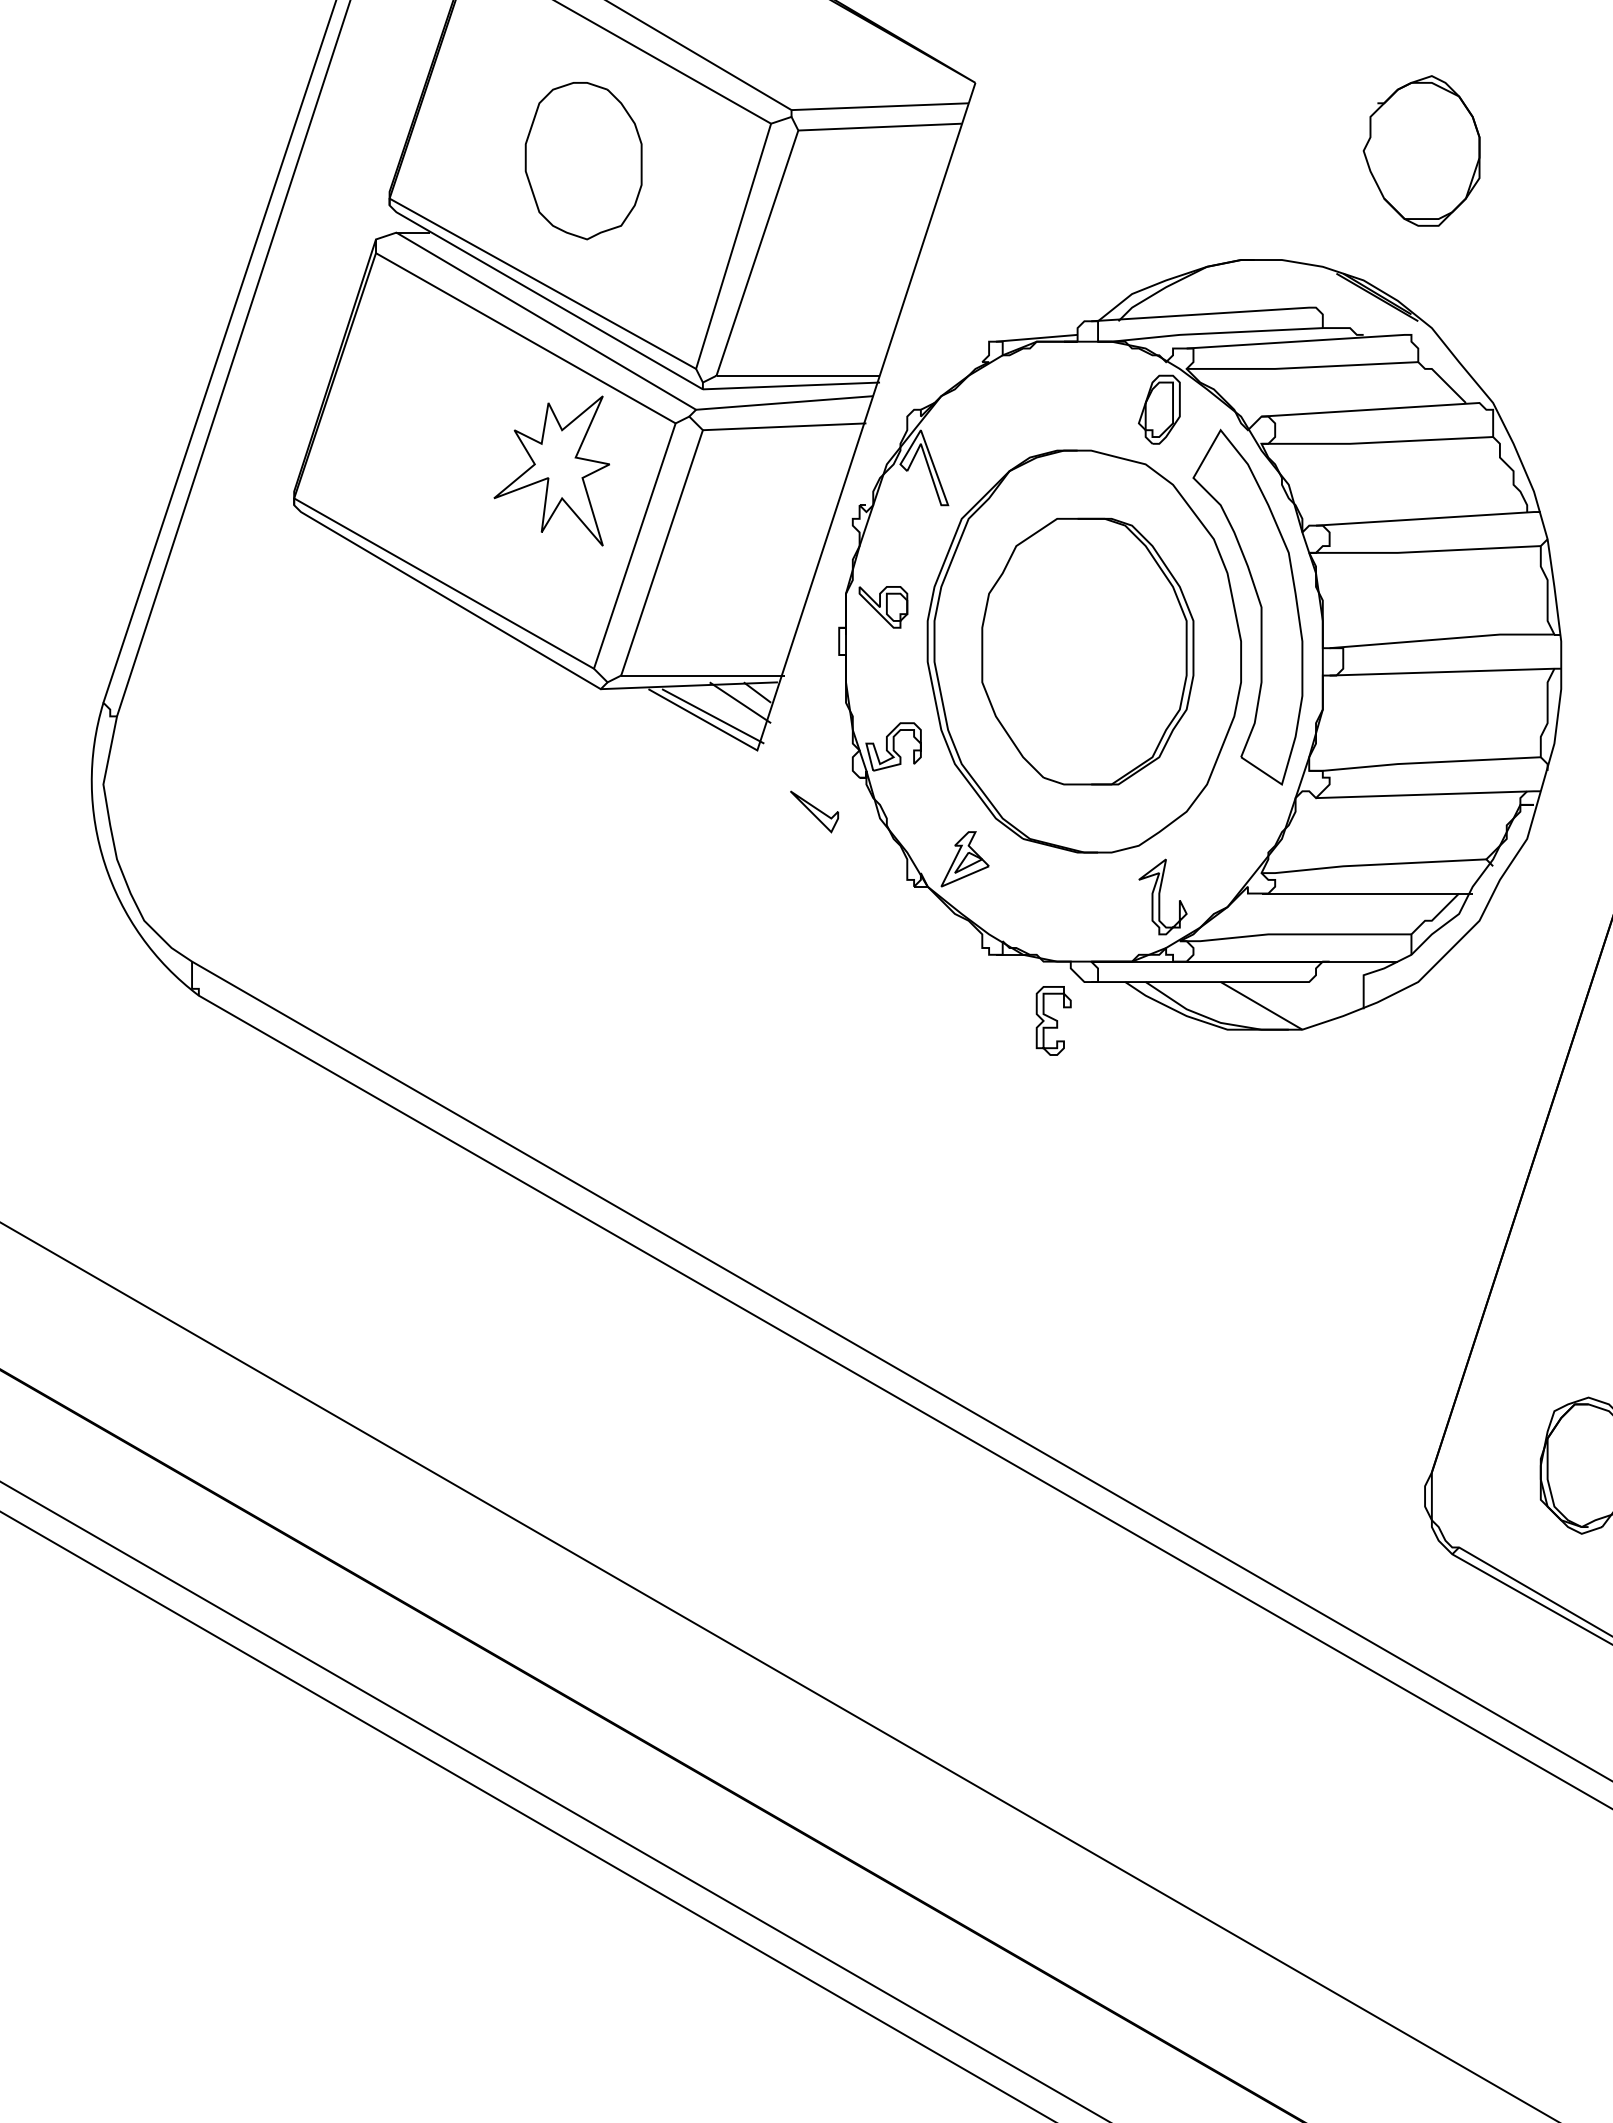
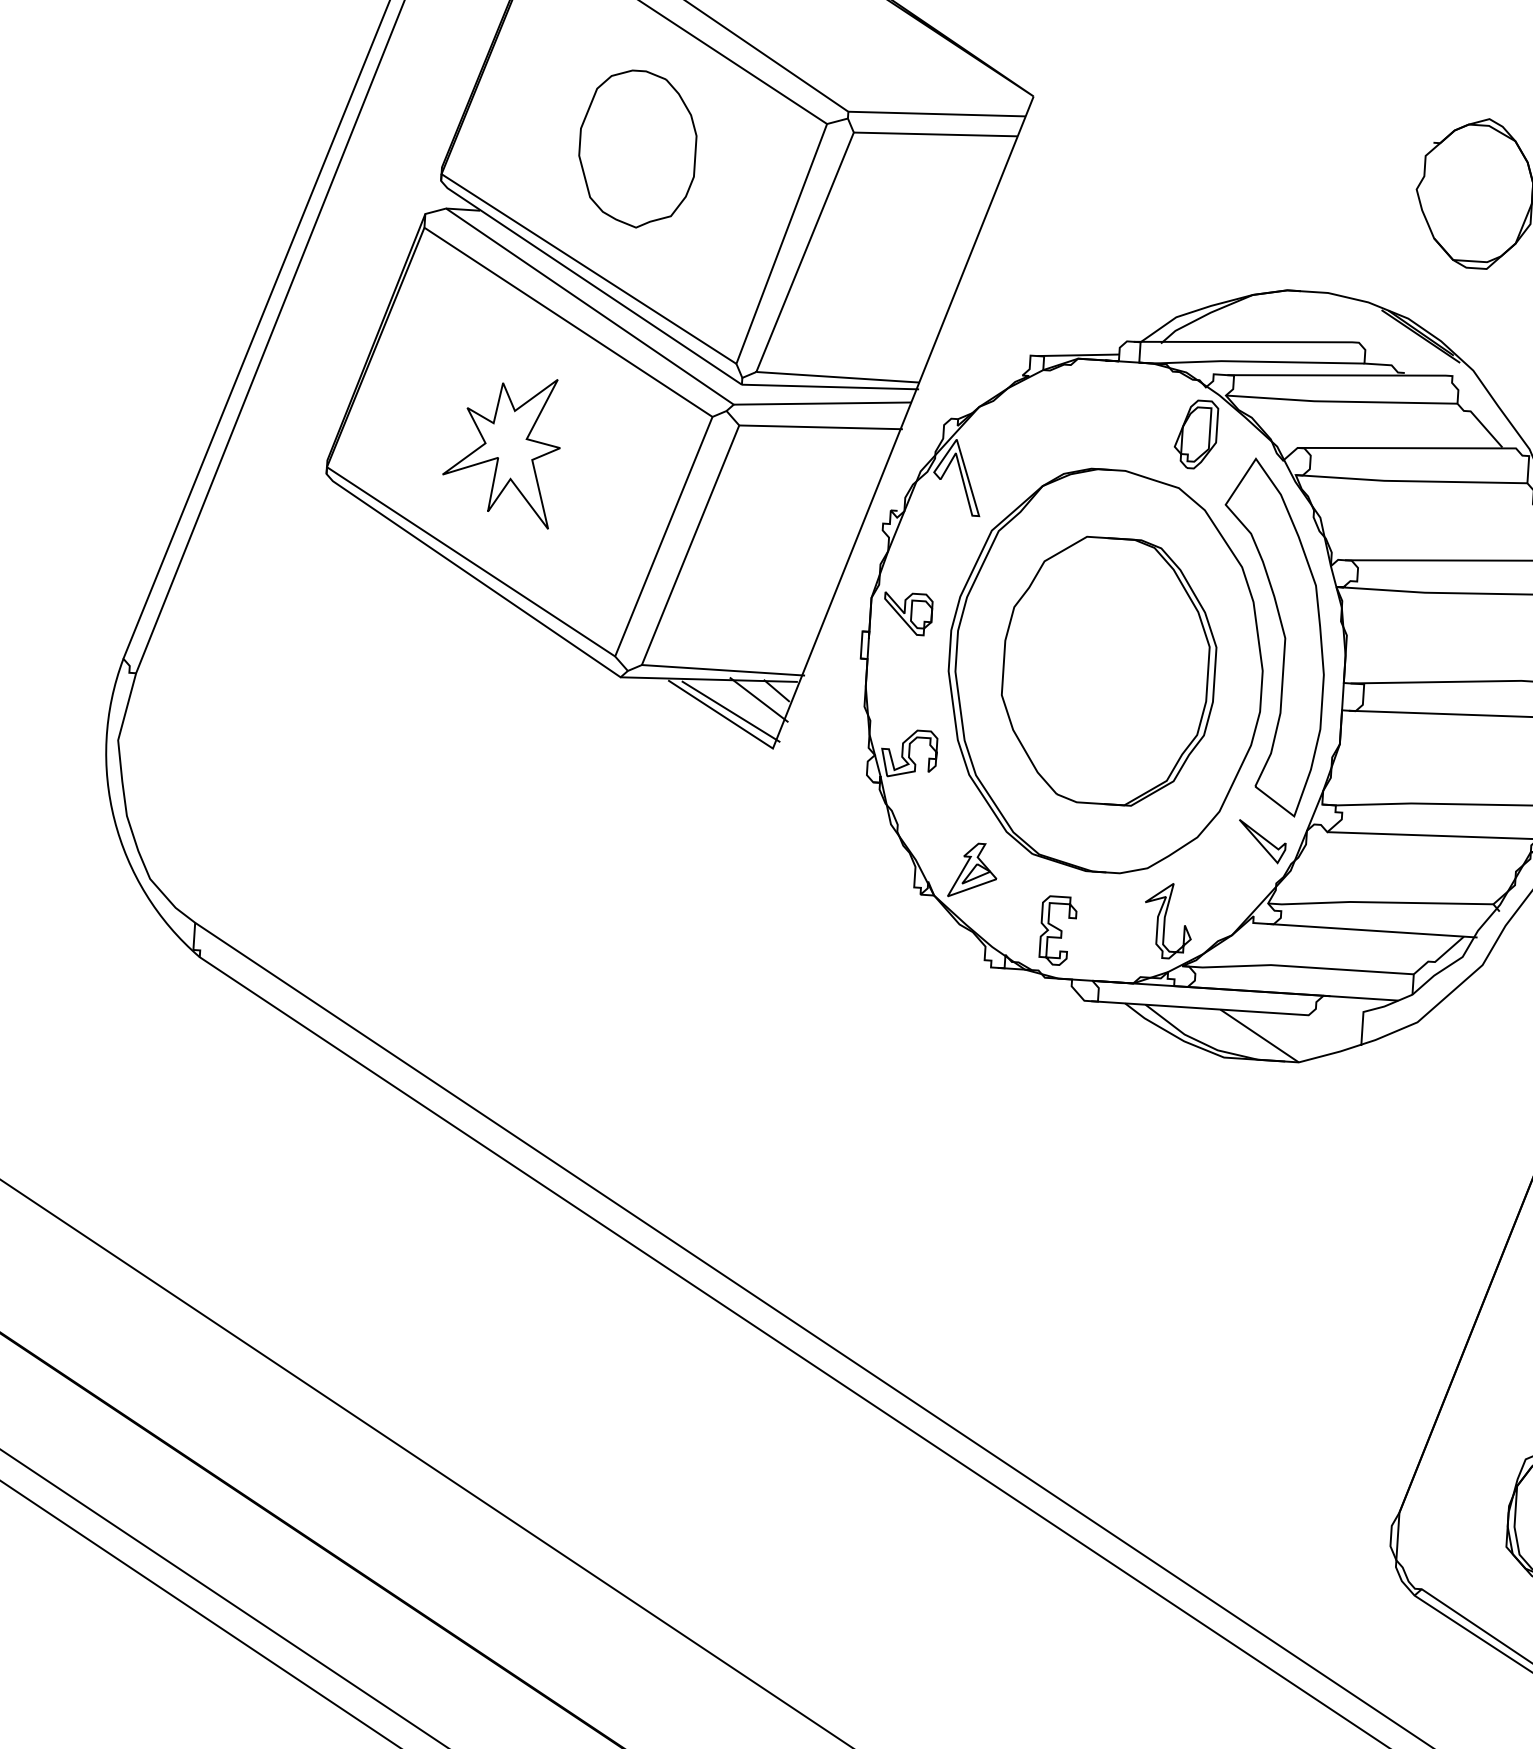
part: (551, 470) -> (501, 450), moved
part: (814, 811) -> (1262, 841), moved
part: (1053, 1020) -> (1057, 930), moved

